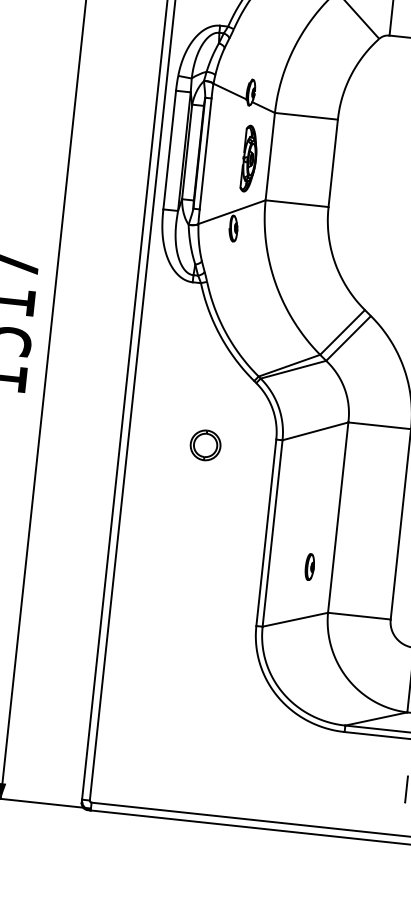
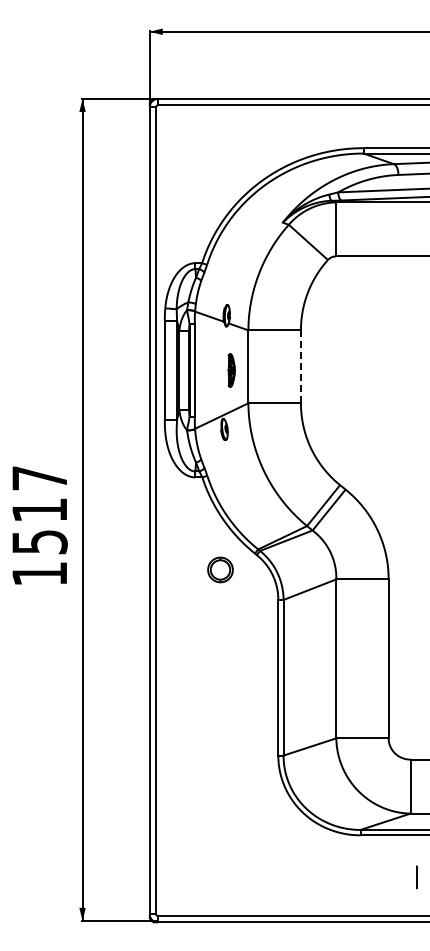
part: (249, 158) -> (231, 370), size x0.6
line: (332, 164) -> (300, 367), solid -> dashed
part: (205, 444) -> (220, 569), moved
part: (310, 566) -> (317, 701), removed

